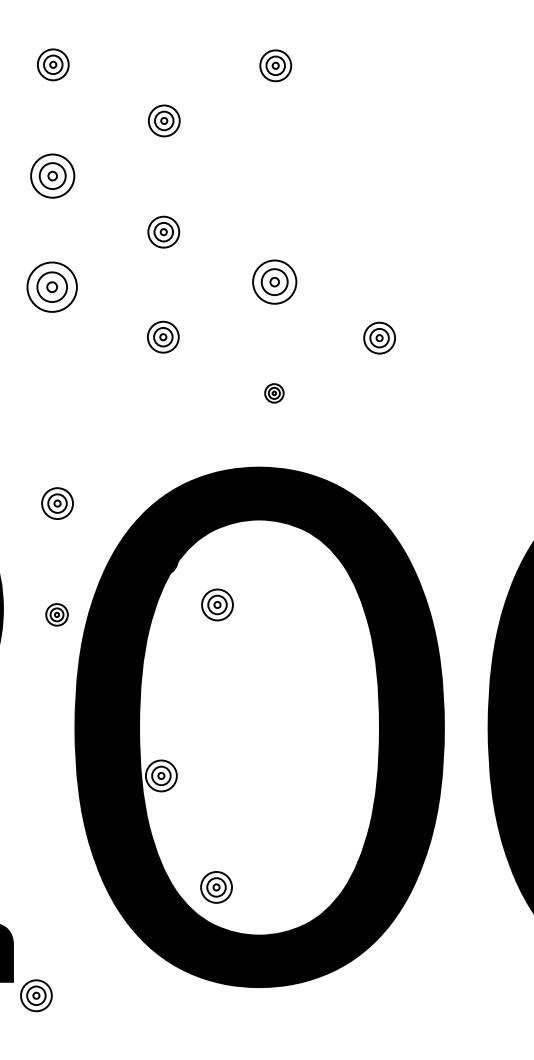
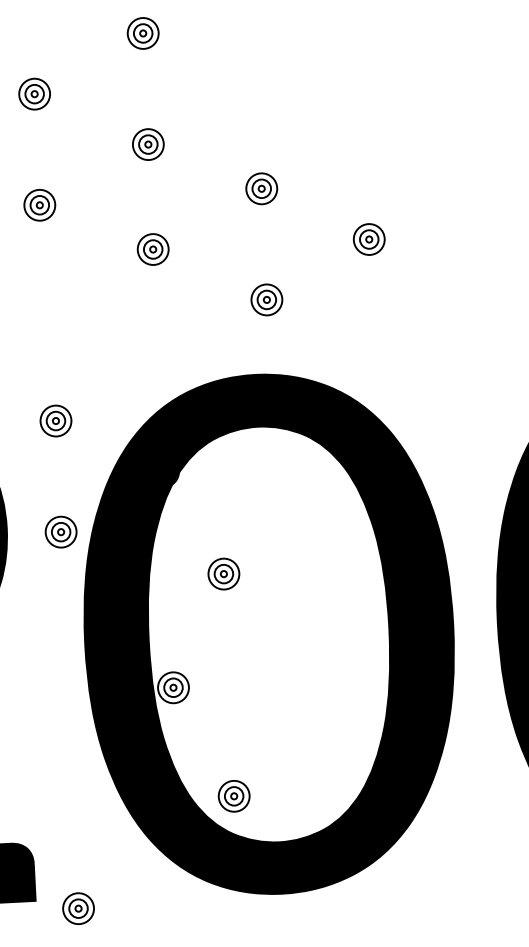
part: (52, 175) -> (34, 93), size x0.71
part: (274, 281) -> (261, 188), size x0.71
part: (52, 287) -> (40, 205), size x0.62
part: (274, 393) -> (267, 300), size x1.67
part: (217, 604) -> (223, 573), moved
part: (56, 614) -> (60, 531), size x1.43
part: (36, 995) -> (78, 908), moved

